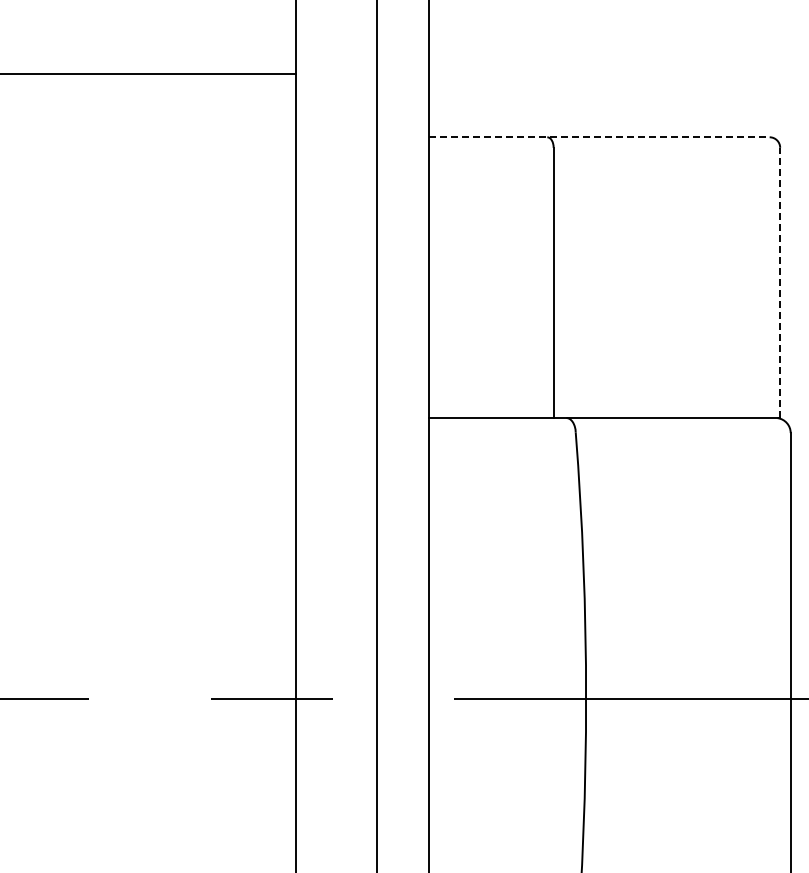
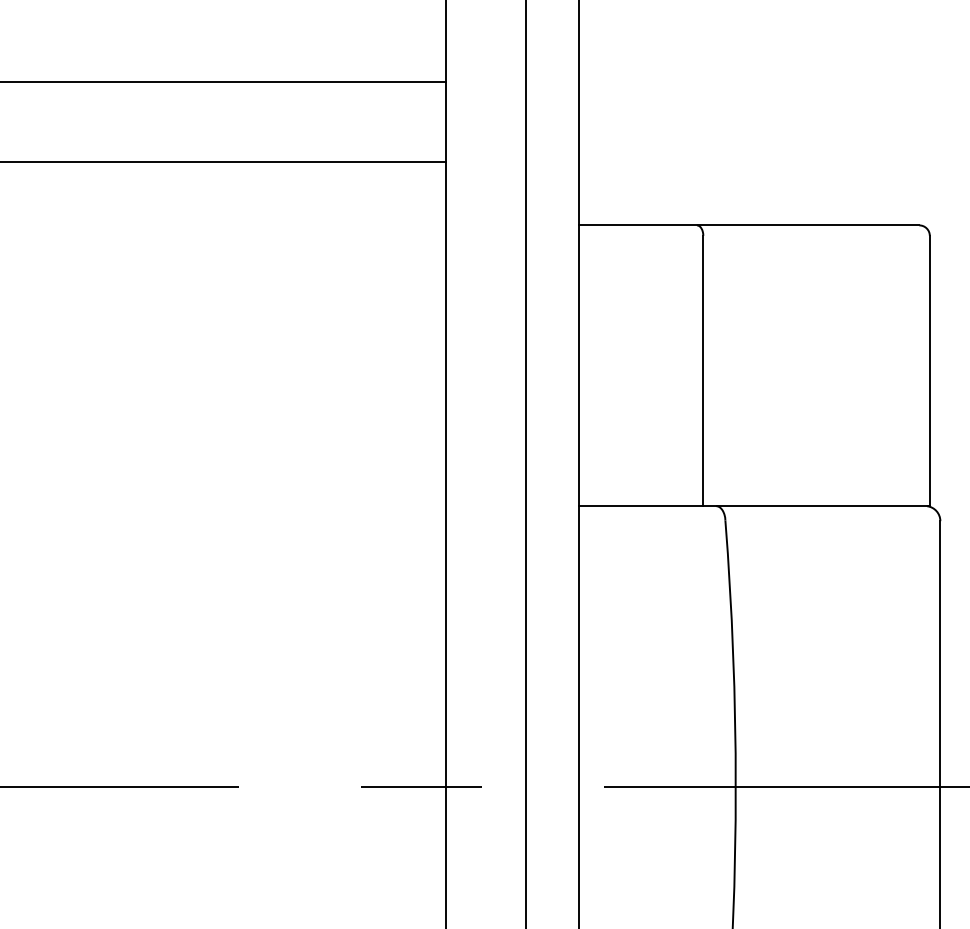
line: (599, 137) -> (749, 225), dashed -> solid
line: (779, 282) -> (929, 370), dashed -> solid

